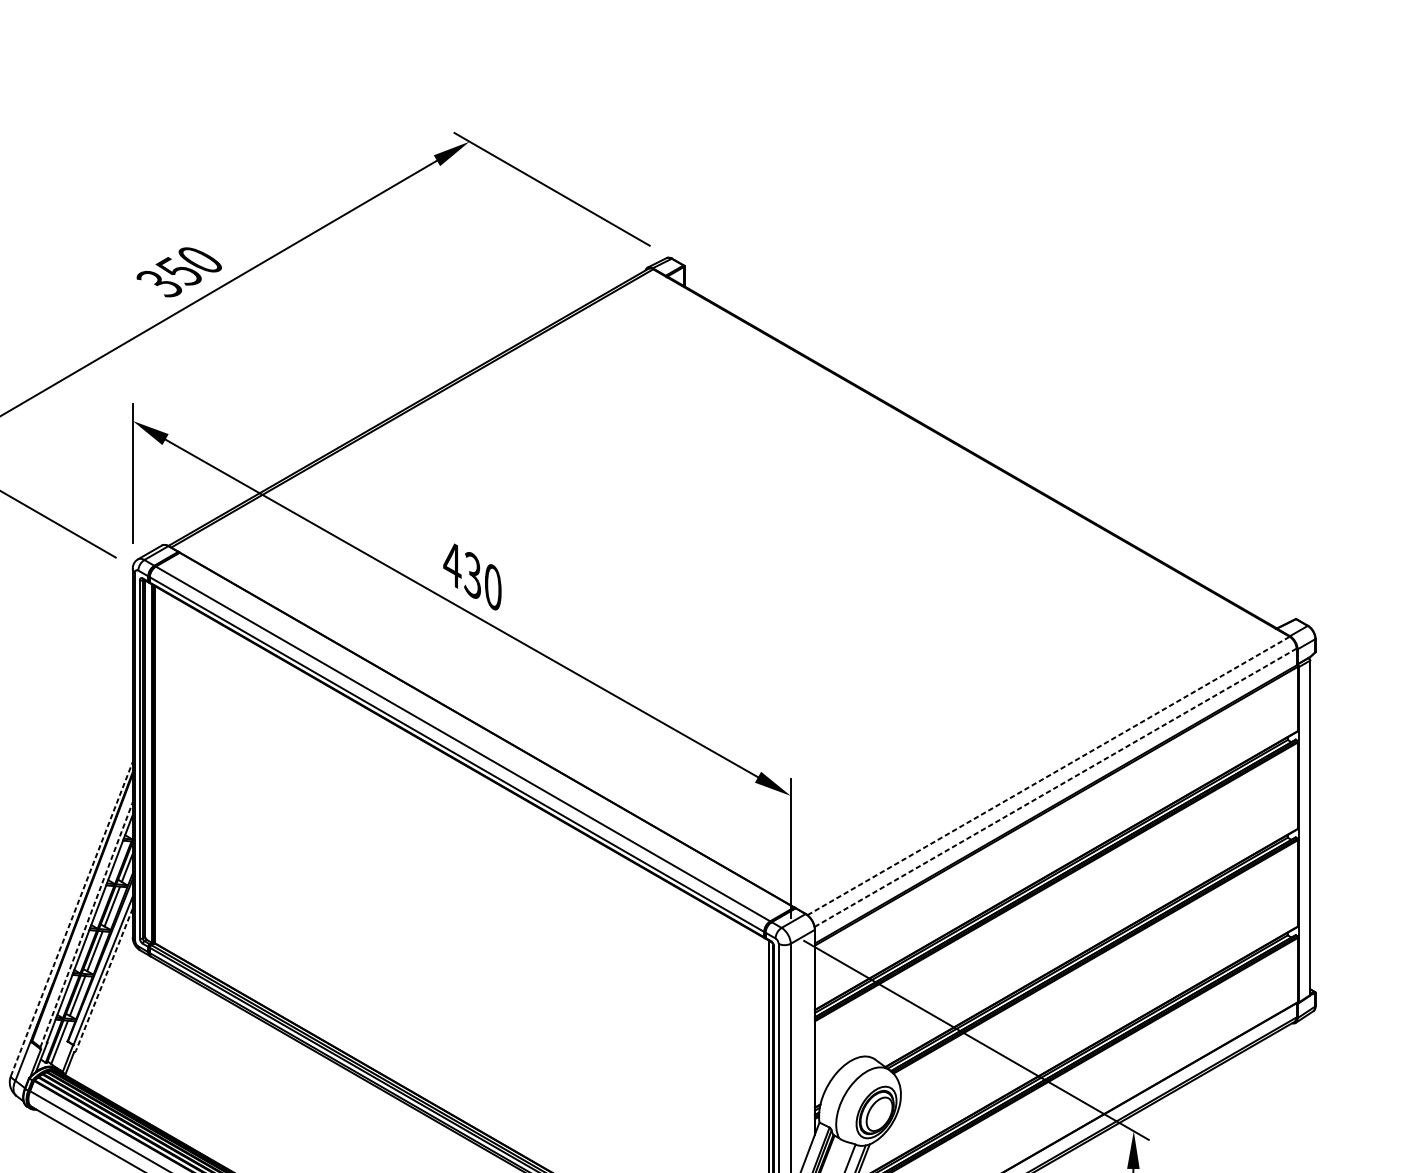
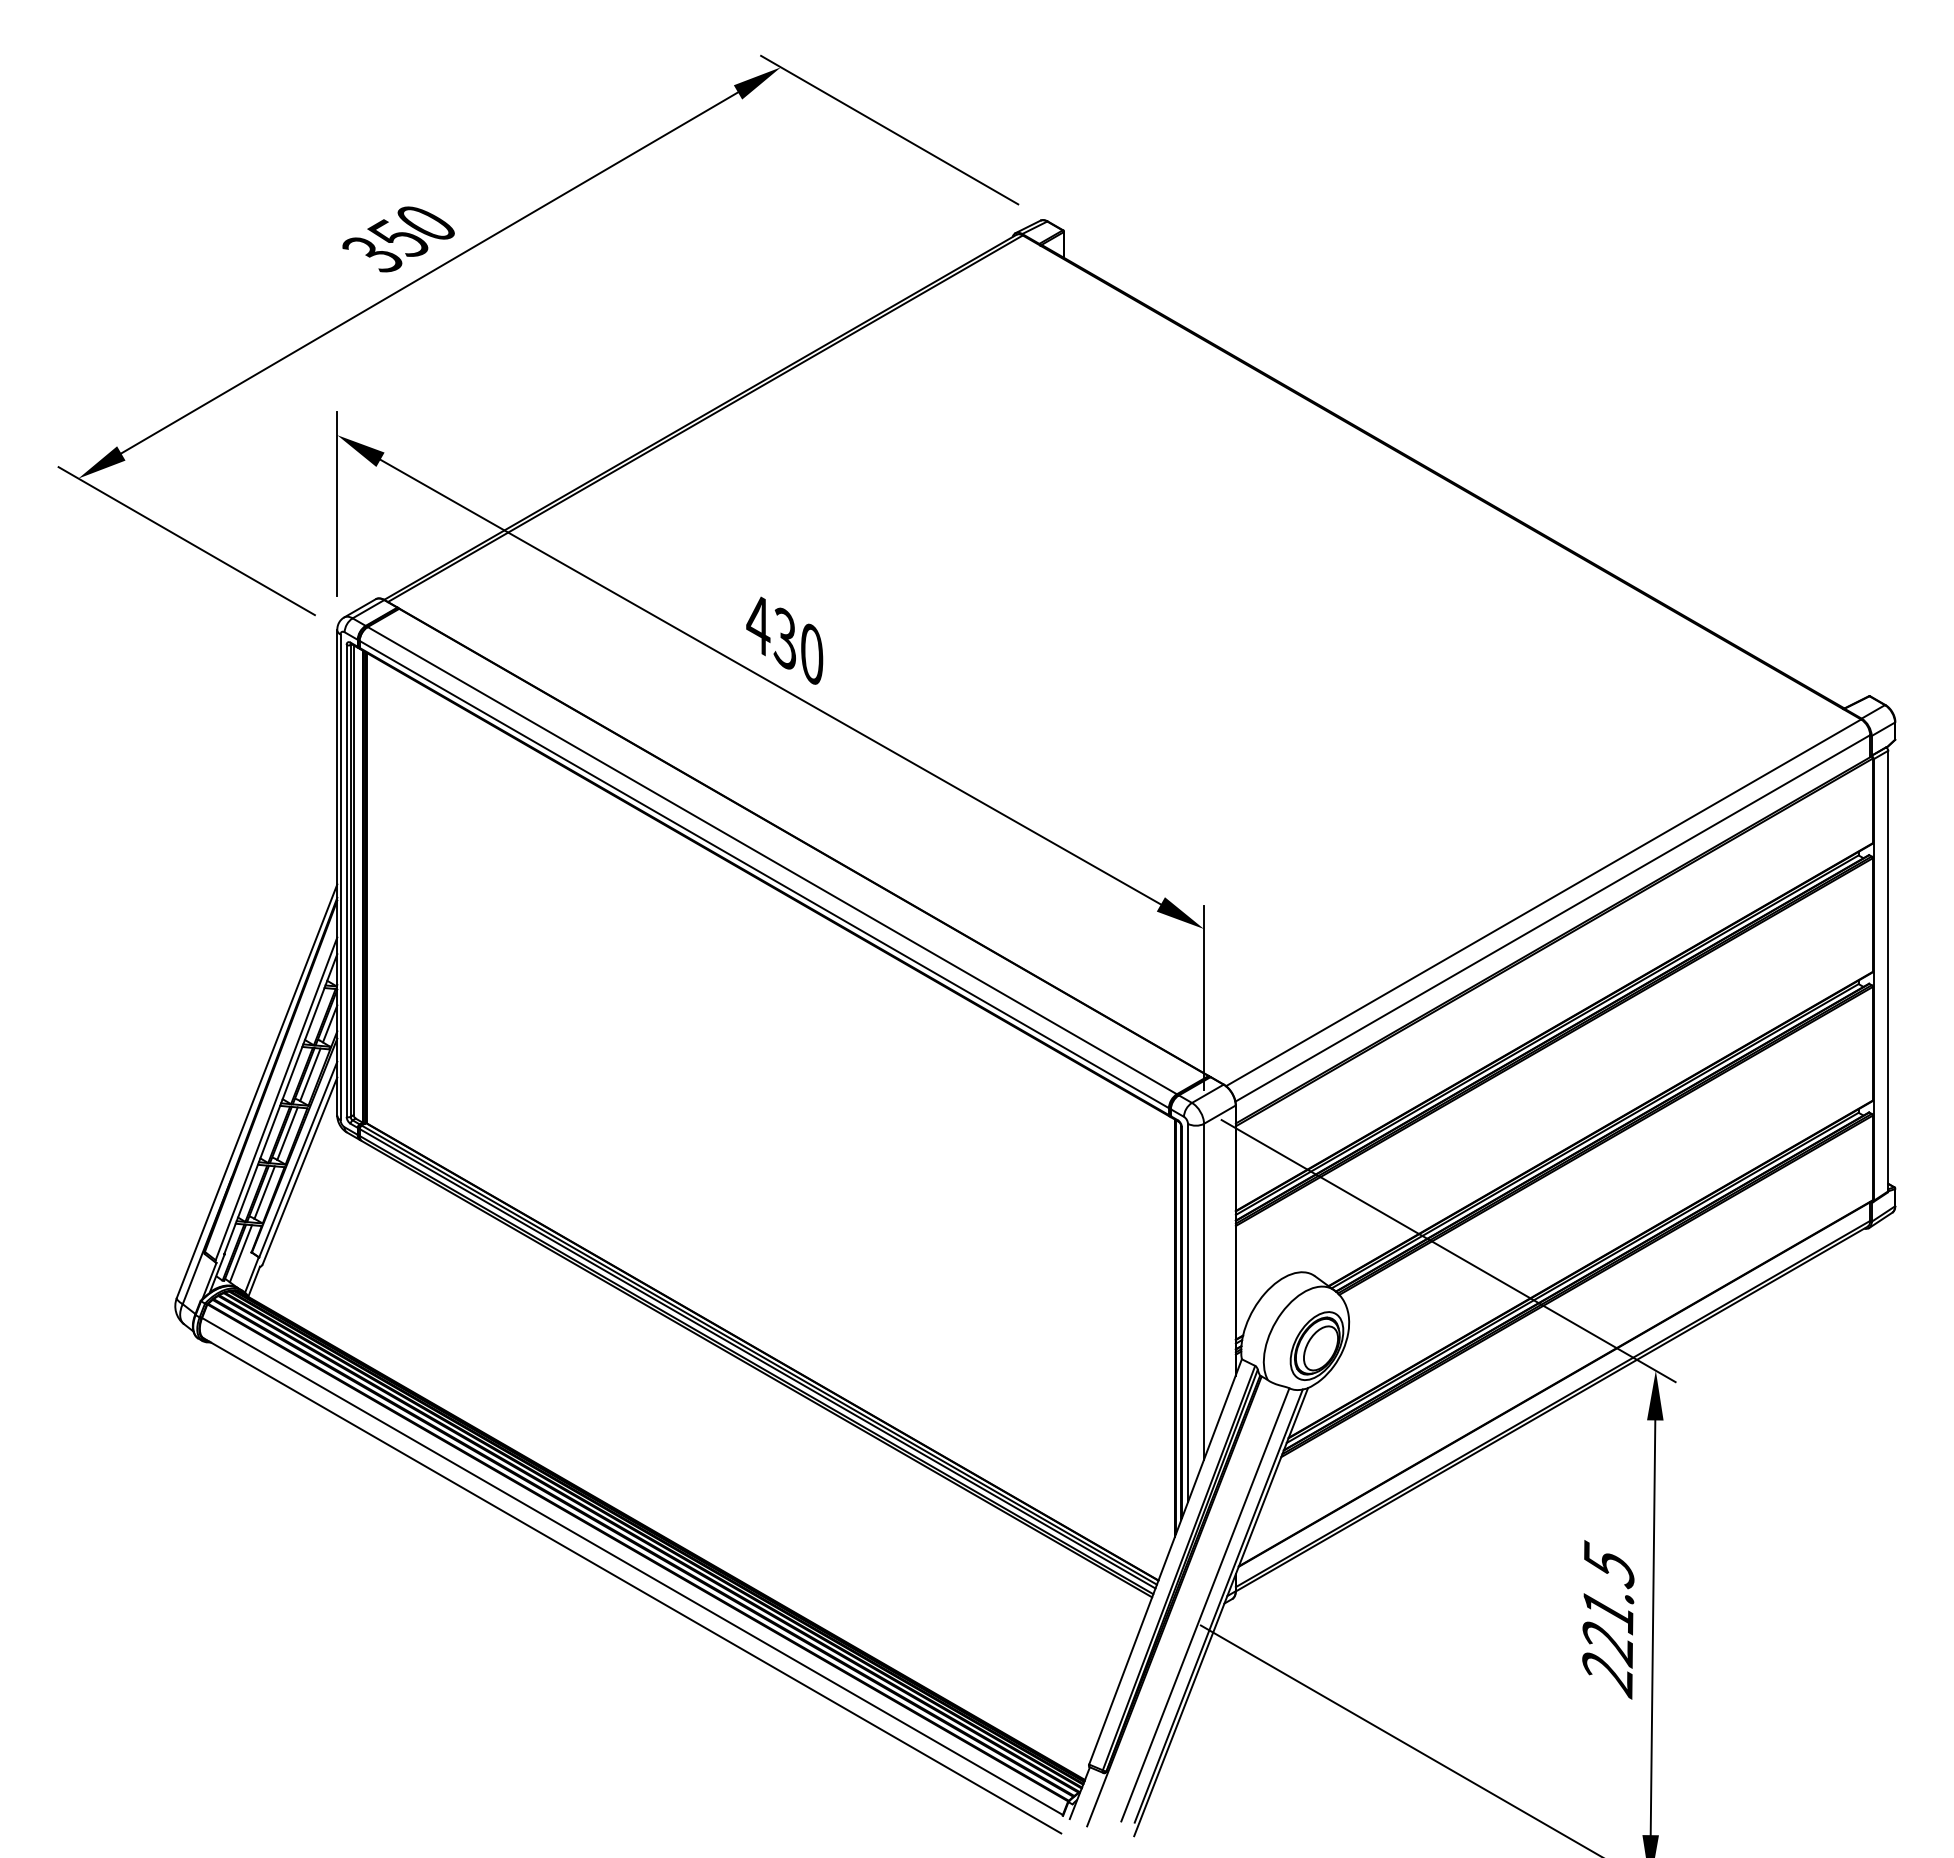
line: (1048, 775) -> (1543, 902), dashed -> solid
line: (1056, 787) -> (1553, 918), dashed -> solid
line: (72, 919) -> (257, 1091), dashed -> solid
line: (86, 924) -> (276, 1098), dashed -> solid
line: (104, 979) -> (300, 1171), dashed -> solid

